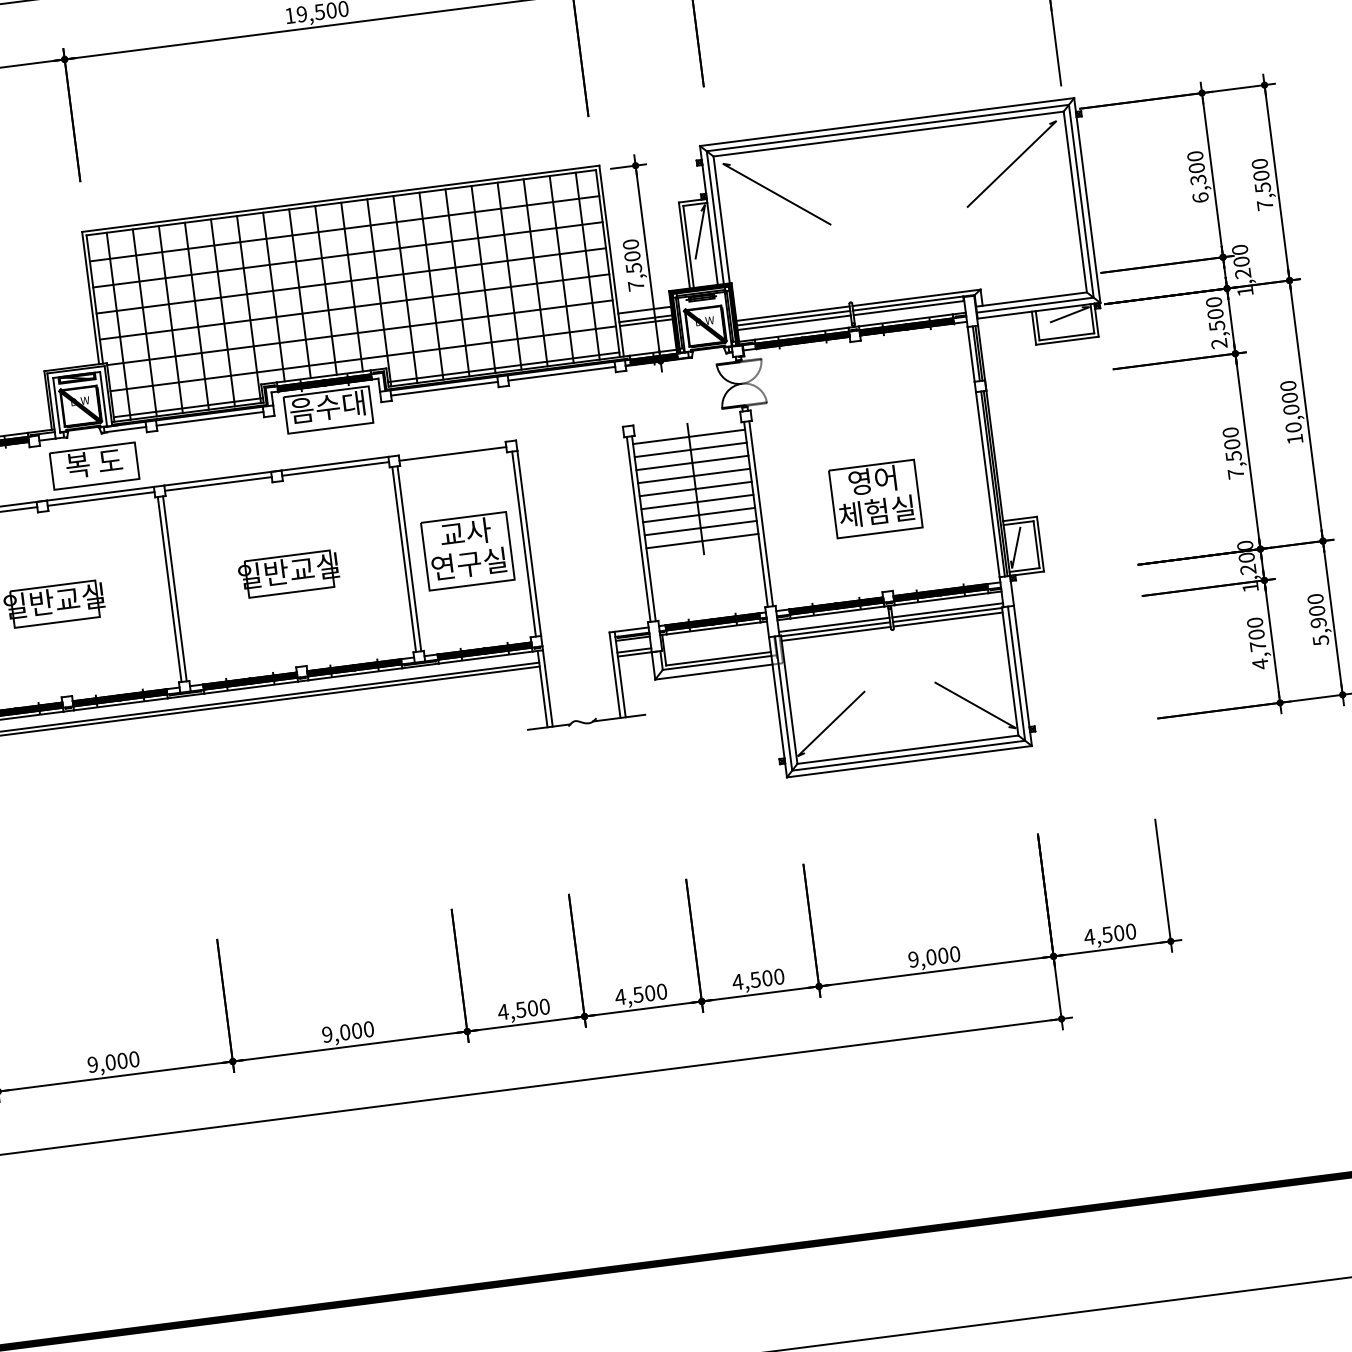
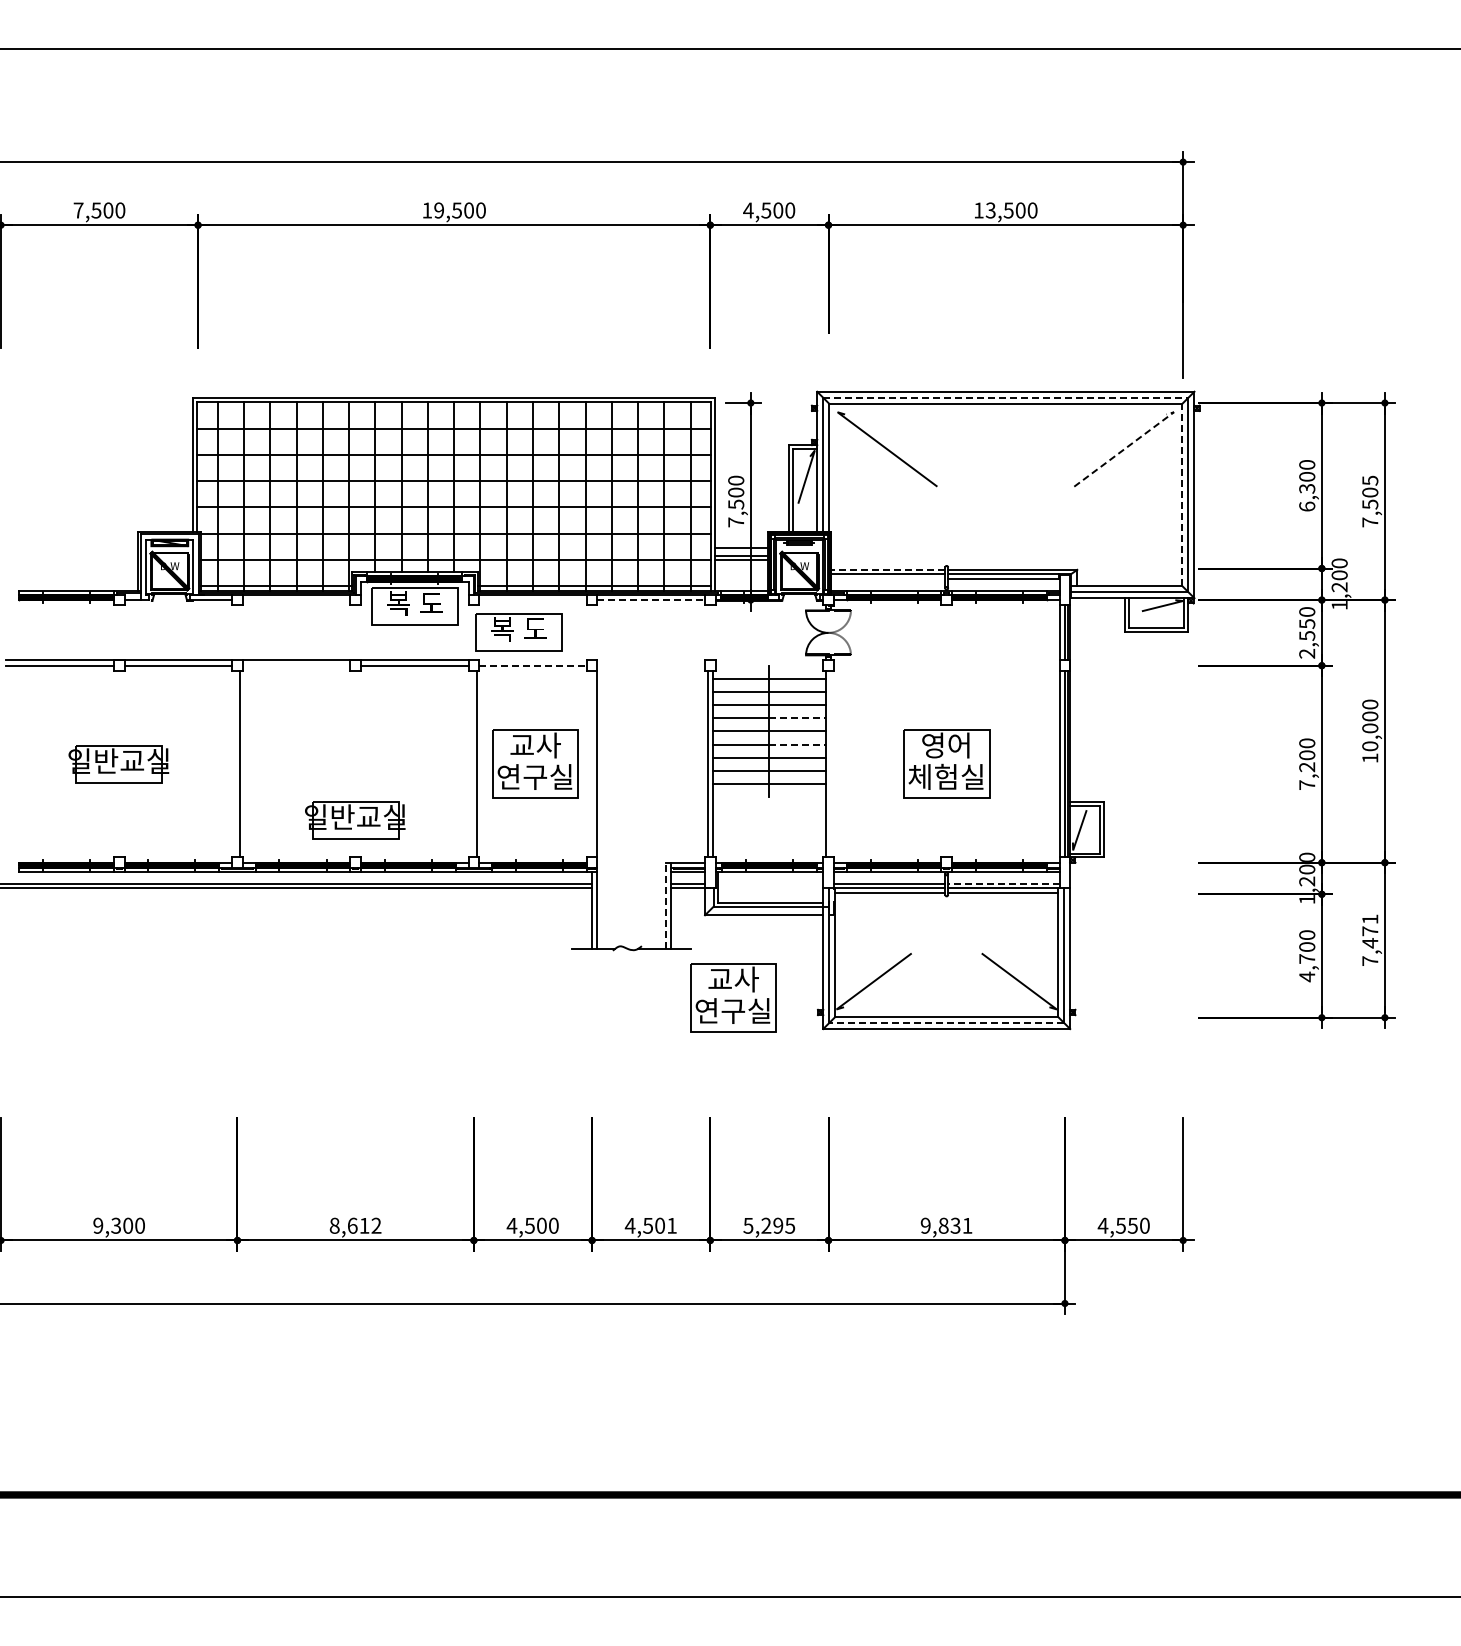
line: (887, 127) -> (1005, 397), solid -> dashed
line: (1014, 160) -> (1127, 446), solid -> dashed
text: (1260, 163) -> (1370, 480), 7,500 -> 7,505
line: (1075, 201) -> (1182, 494), solid -> dashed
line: (792, 313) -> (887, 569), solid -> dashed
text: (1215, 314) -> (1307, 624), 2,500 -> 2,550
line: (794, 323) -> (888, 579), removed
line: (562, 374) -> (651, 600), solid -> dashed
line: (444, 389) -> (532, 600), removed
text: (327, 407) -> (414, 603), 음수대 -> 복 도
line: (210, 419) -> (296, 600), removed
line: (452, 453) -> (532, 665), solid -> dashed
text: (1234, 456) -> (1307, 767), 7,500 -> 7,200
part: (94, 466) -> (518, 632), moved
line: (722, 472) -> (798, 718), solid -> dashed
line: (218, 483) -> (296, 665), removed
line: (726, 498) -> (798, 744), solid -> dashed
line: (761, 512) -> (831, 763), removed
line: (524, 543) -> (592, 763), removed
line: (404, 558) -> (471, 763), removed
part: (289, 574) -> (355, 820), moved
line: (169, 588) -> (234, 763), removed
line: (947, 610) -> (1003, 883), solid -> dashed
text: (1318, 620) -> (1370, 940), 5,900 -> 7,471
line: (614, 674) -> (665, 905), solid -> dashed
line: (908, 755) -> (946, 1022), solid -> dashed
part: (693, 757) -> (733, 997), added
text: (1118, 932) -> (1132, 1225), 4,500 -> 4,550
text: (943, 955) -> (955, 1225), 9,000 -> 9,831
text: (758, 979) -> (769, 1225), 4,500 -> 5,295
text: (661, 991) -> (671, 1225), 4,500 -> 4,501
text: (347, 1031) -> (355, 1225), 9,000 -> 8,612
text: (110, 1062) -> (116, 1225), 9,000 -> 9,300

